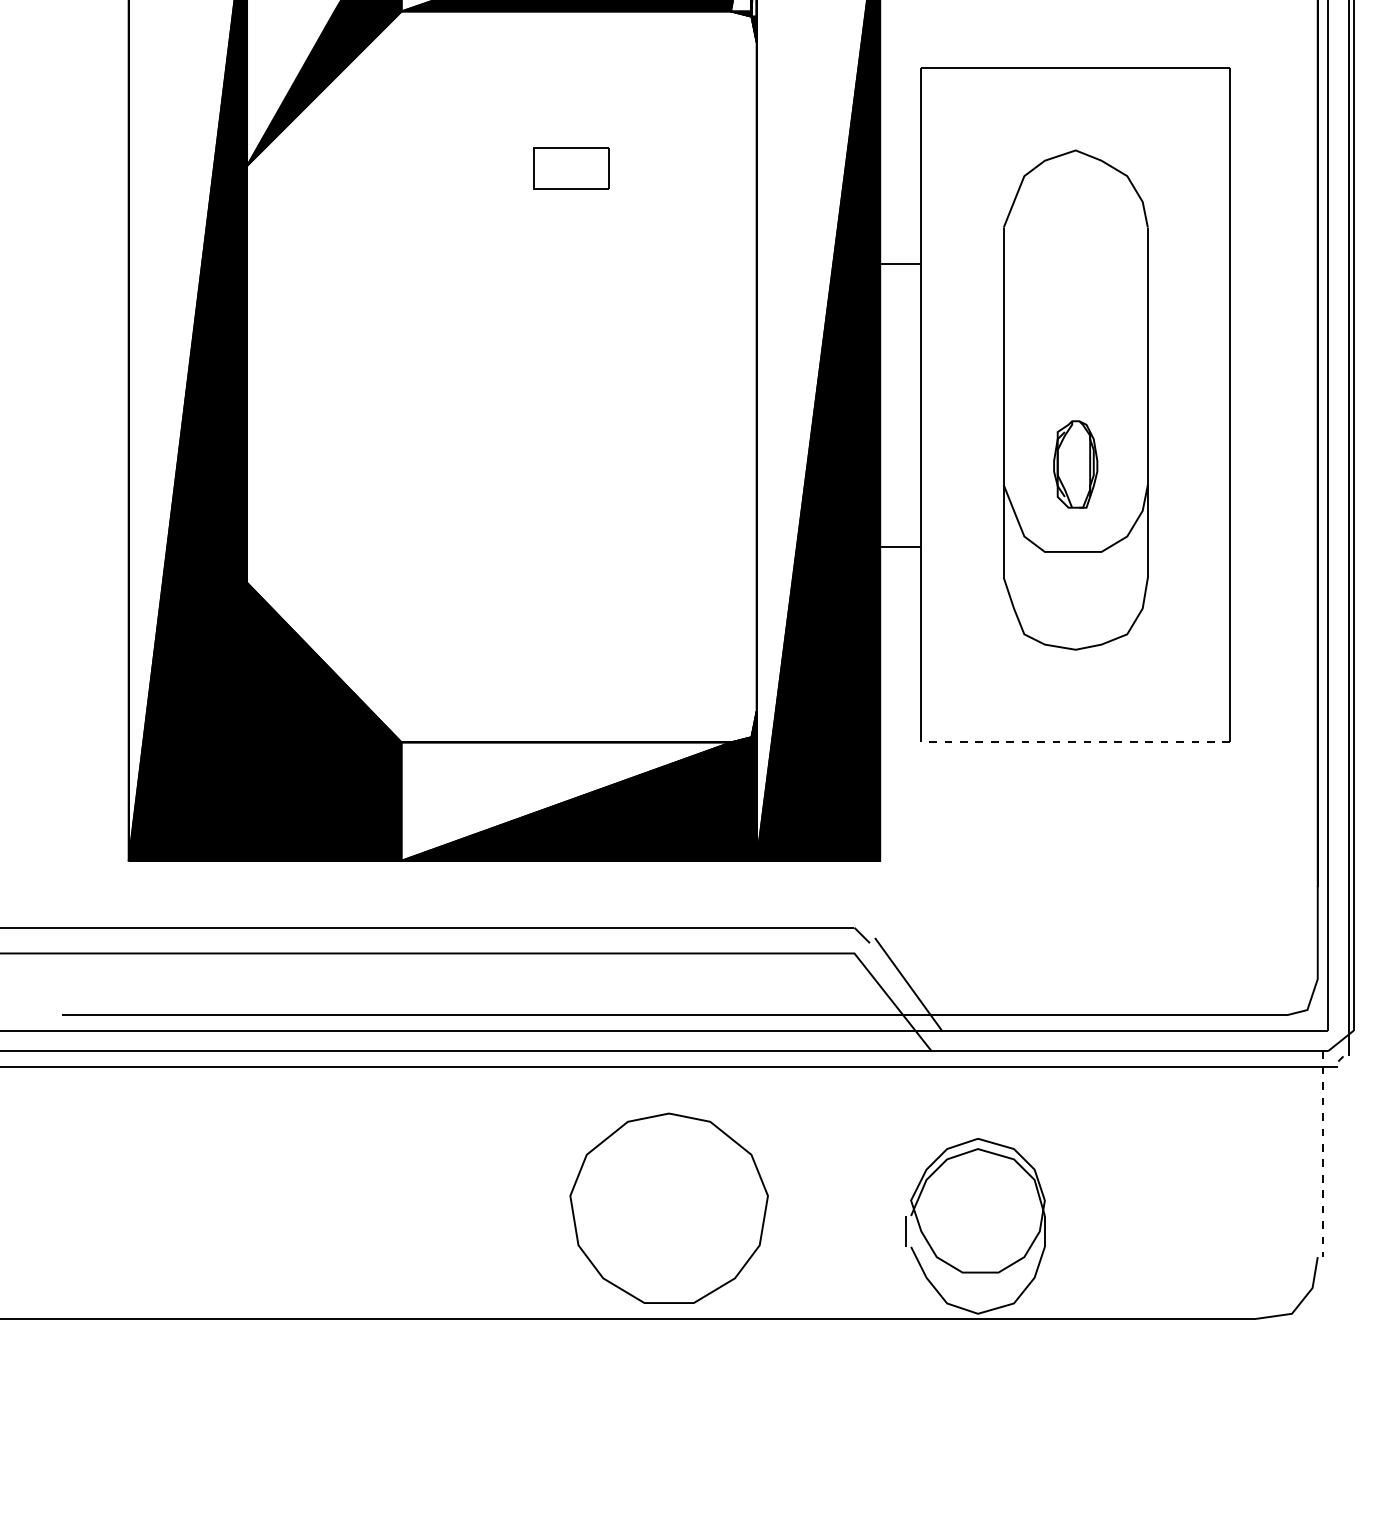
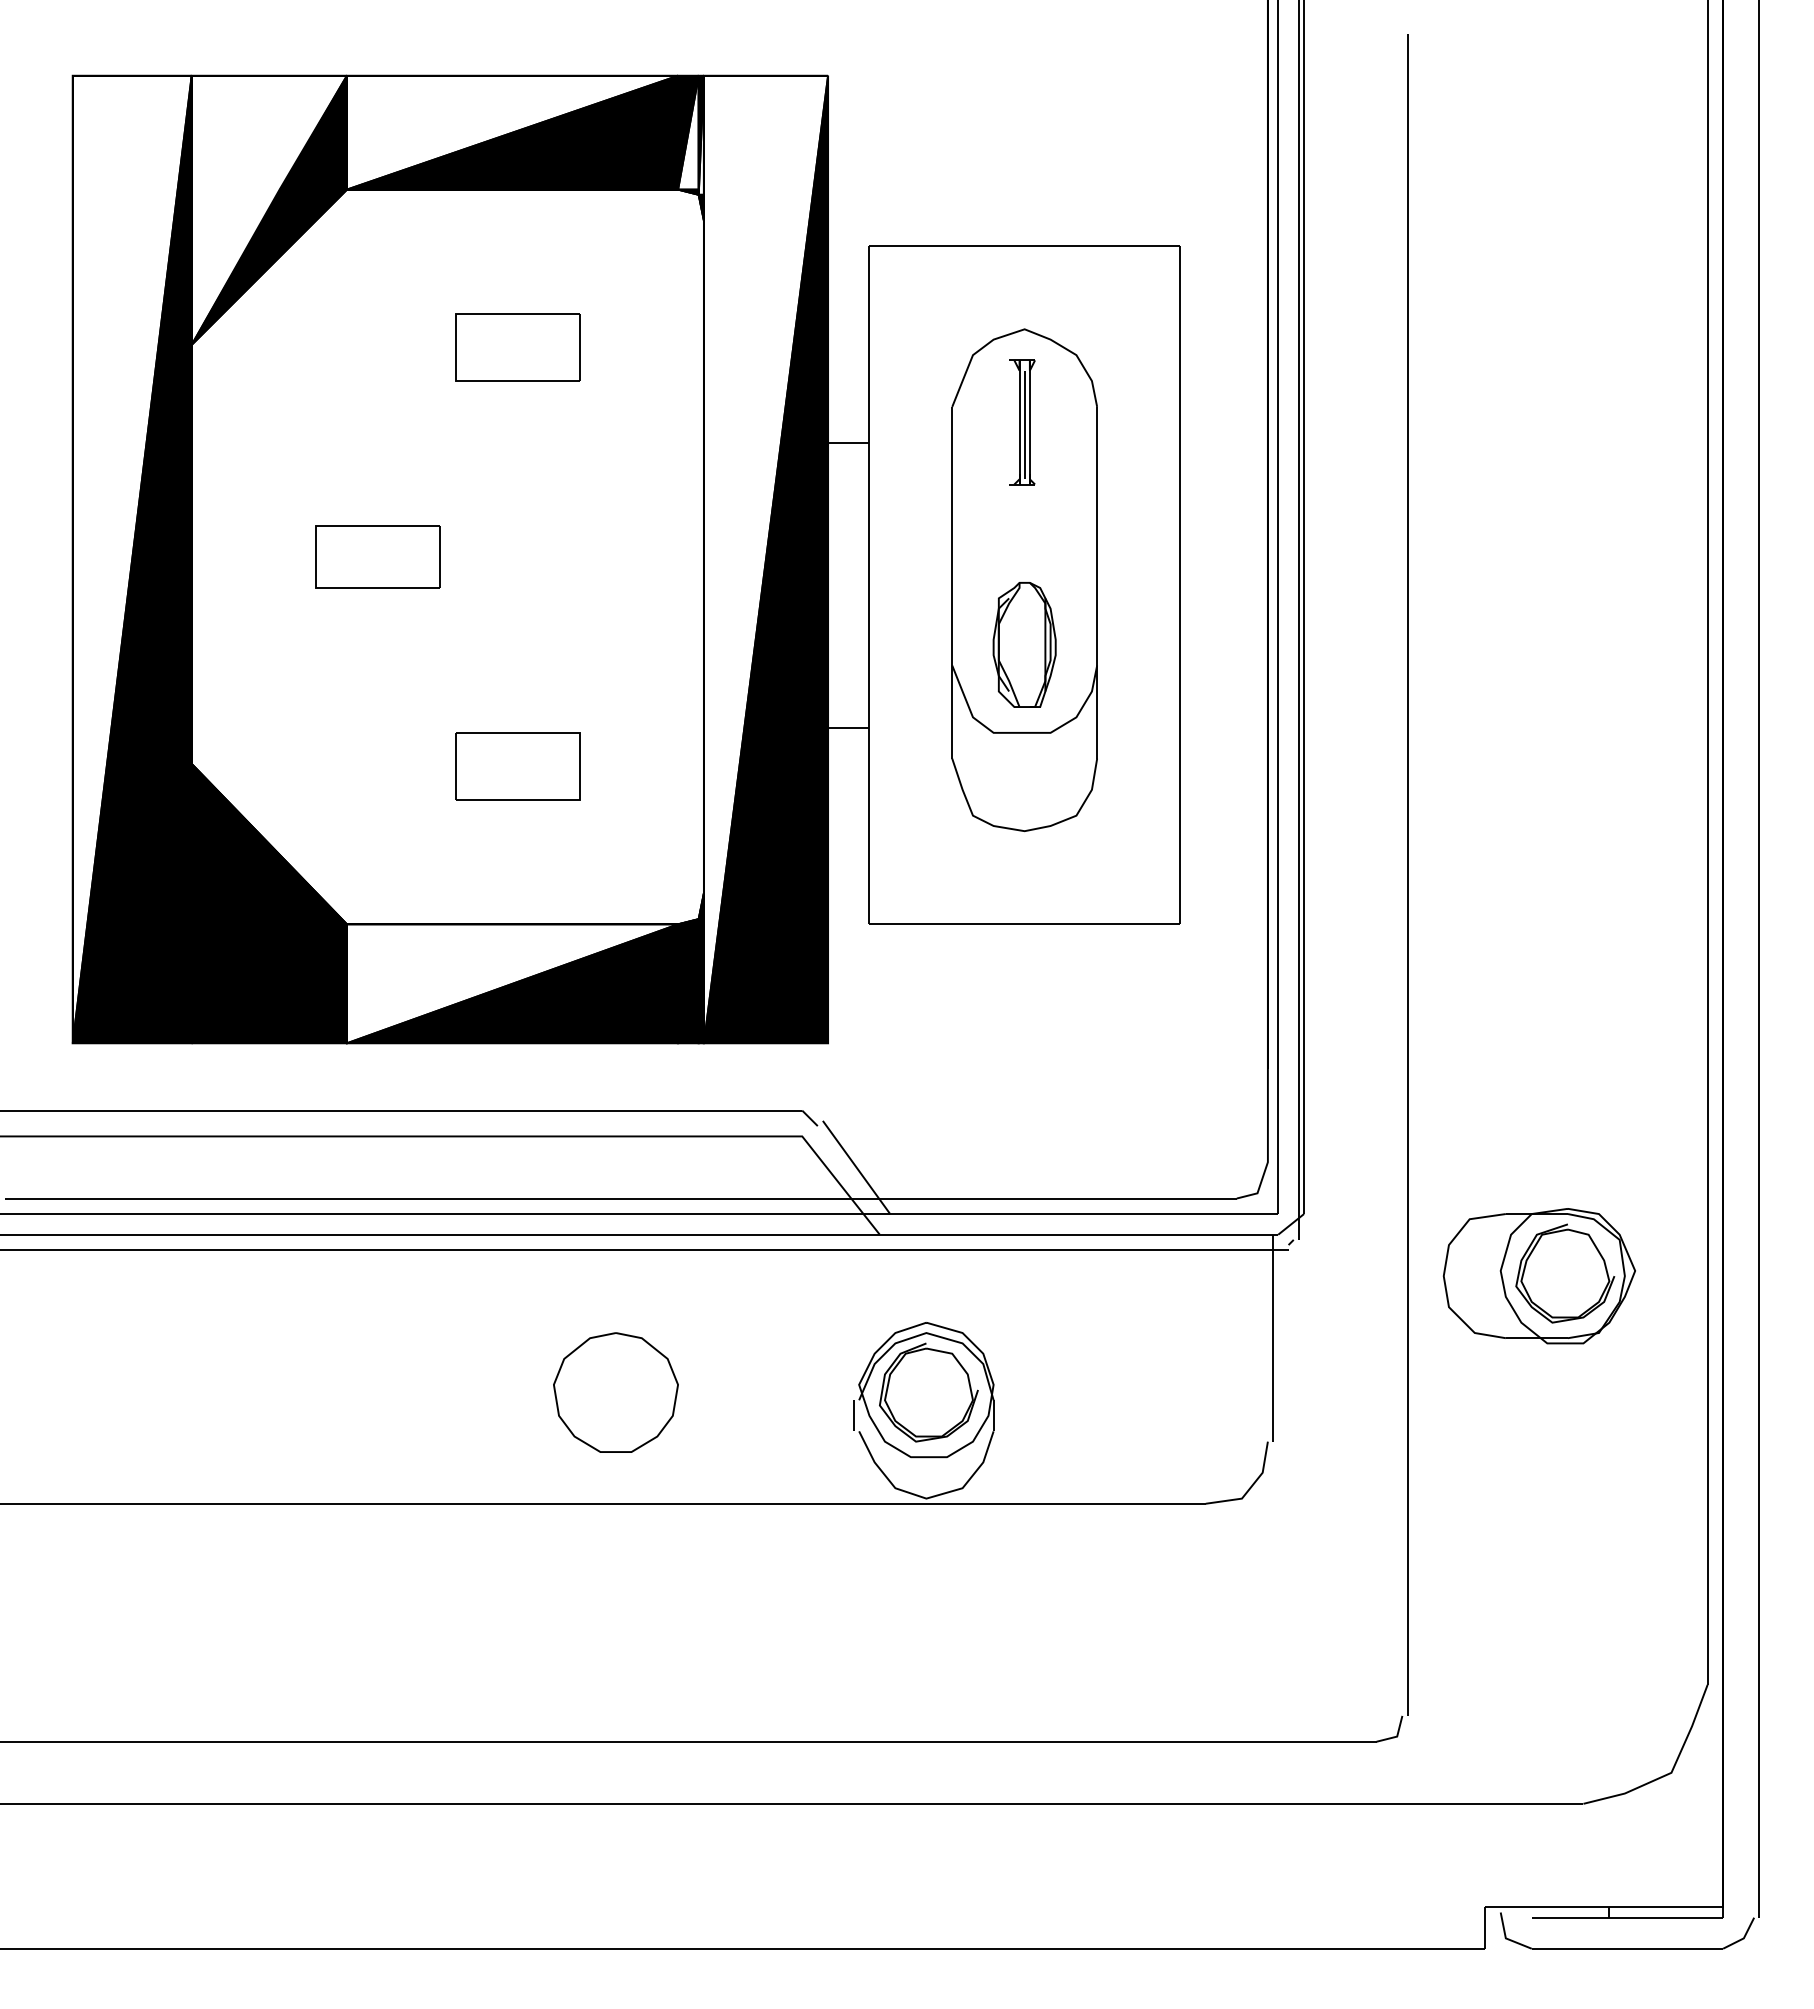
part: (571, 168) -> (517, 347), size x1.67
part: (1073, 243) -> (1022, 422), added
part: (431, 376) -> (377, 556), added
part: (1075, 464) -> (1024, 644), size x1.43
part: (571, 585) -> (517, 766), added
line: (1075, 742) -> (1024, 924), dashed -> solid
line: (1323, 1154) -> (1273, 1338), dashed -> solid
part: (668, 1208) -> (615, 1392), size x0.62
part: (980, 1208) -> (928, 1392), added

